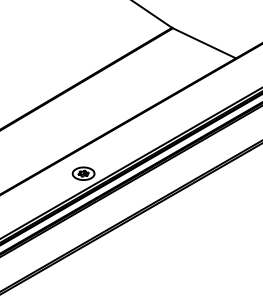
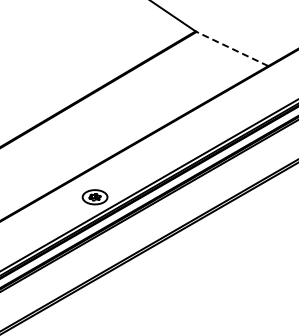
line: (204, 43) -> (232, 49), solid -> dashed

